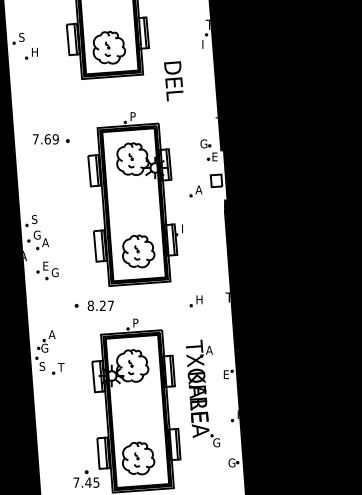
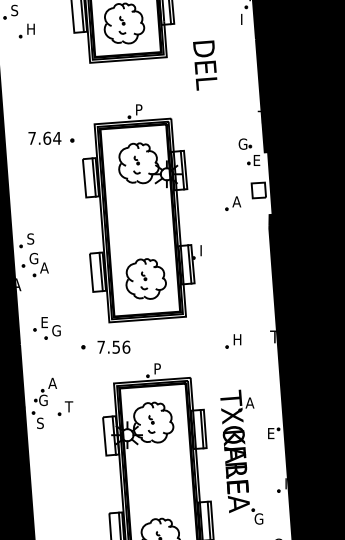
text: (55, 139) -> (56, 138), 7.69 -> 7.64
part: (134, 199) -> (140, 213), moved
part: (47, 270) -> (46, 327), moved
text: (100, 305) -> (113, 346), 8.27 -> 7.56
part: (58, 368) -> (65, 408), moved

